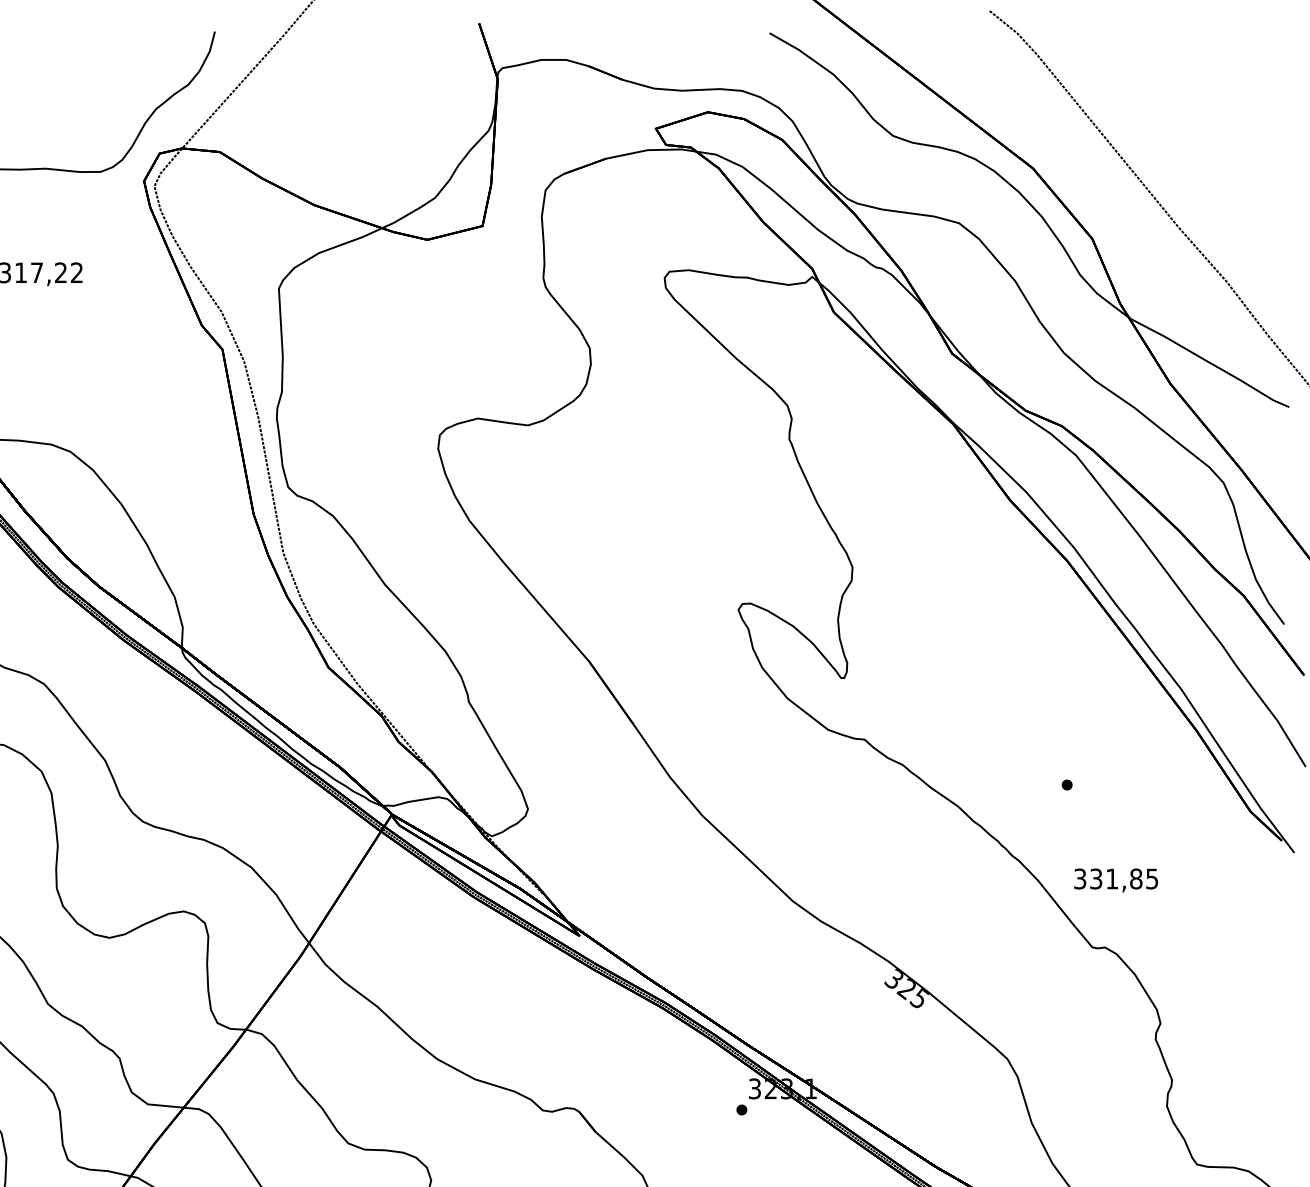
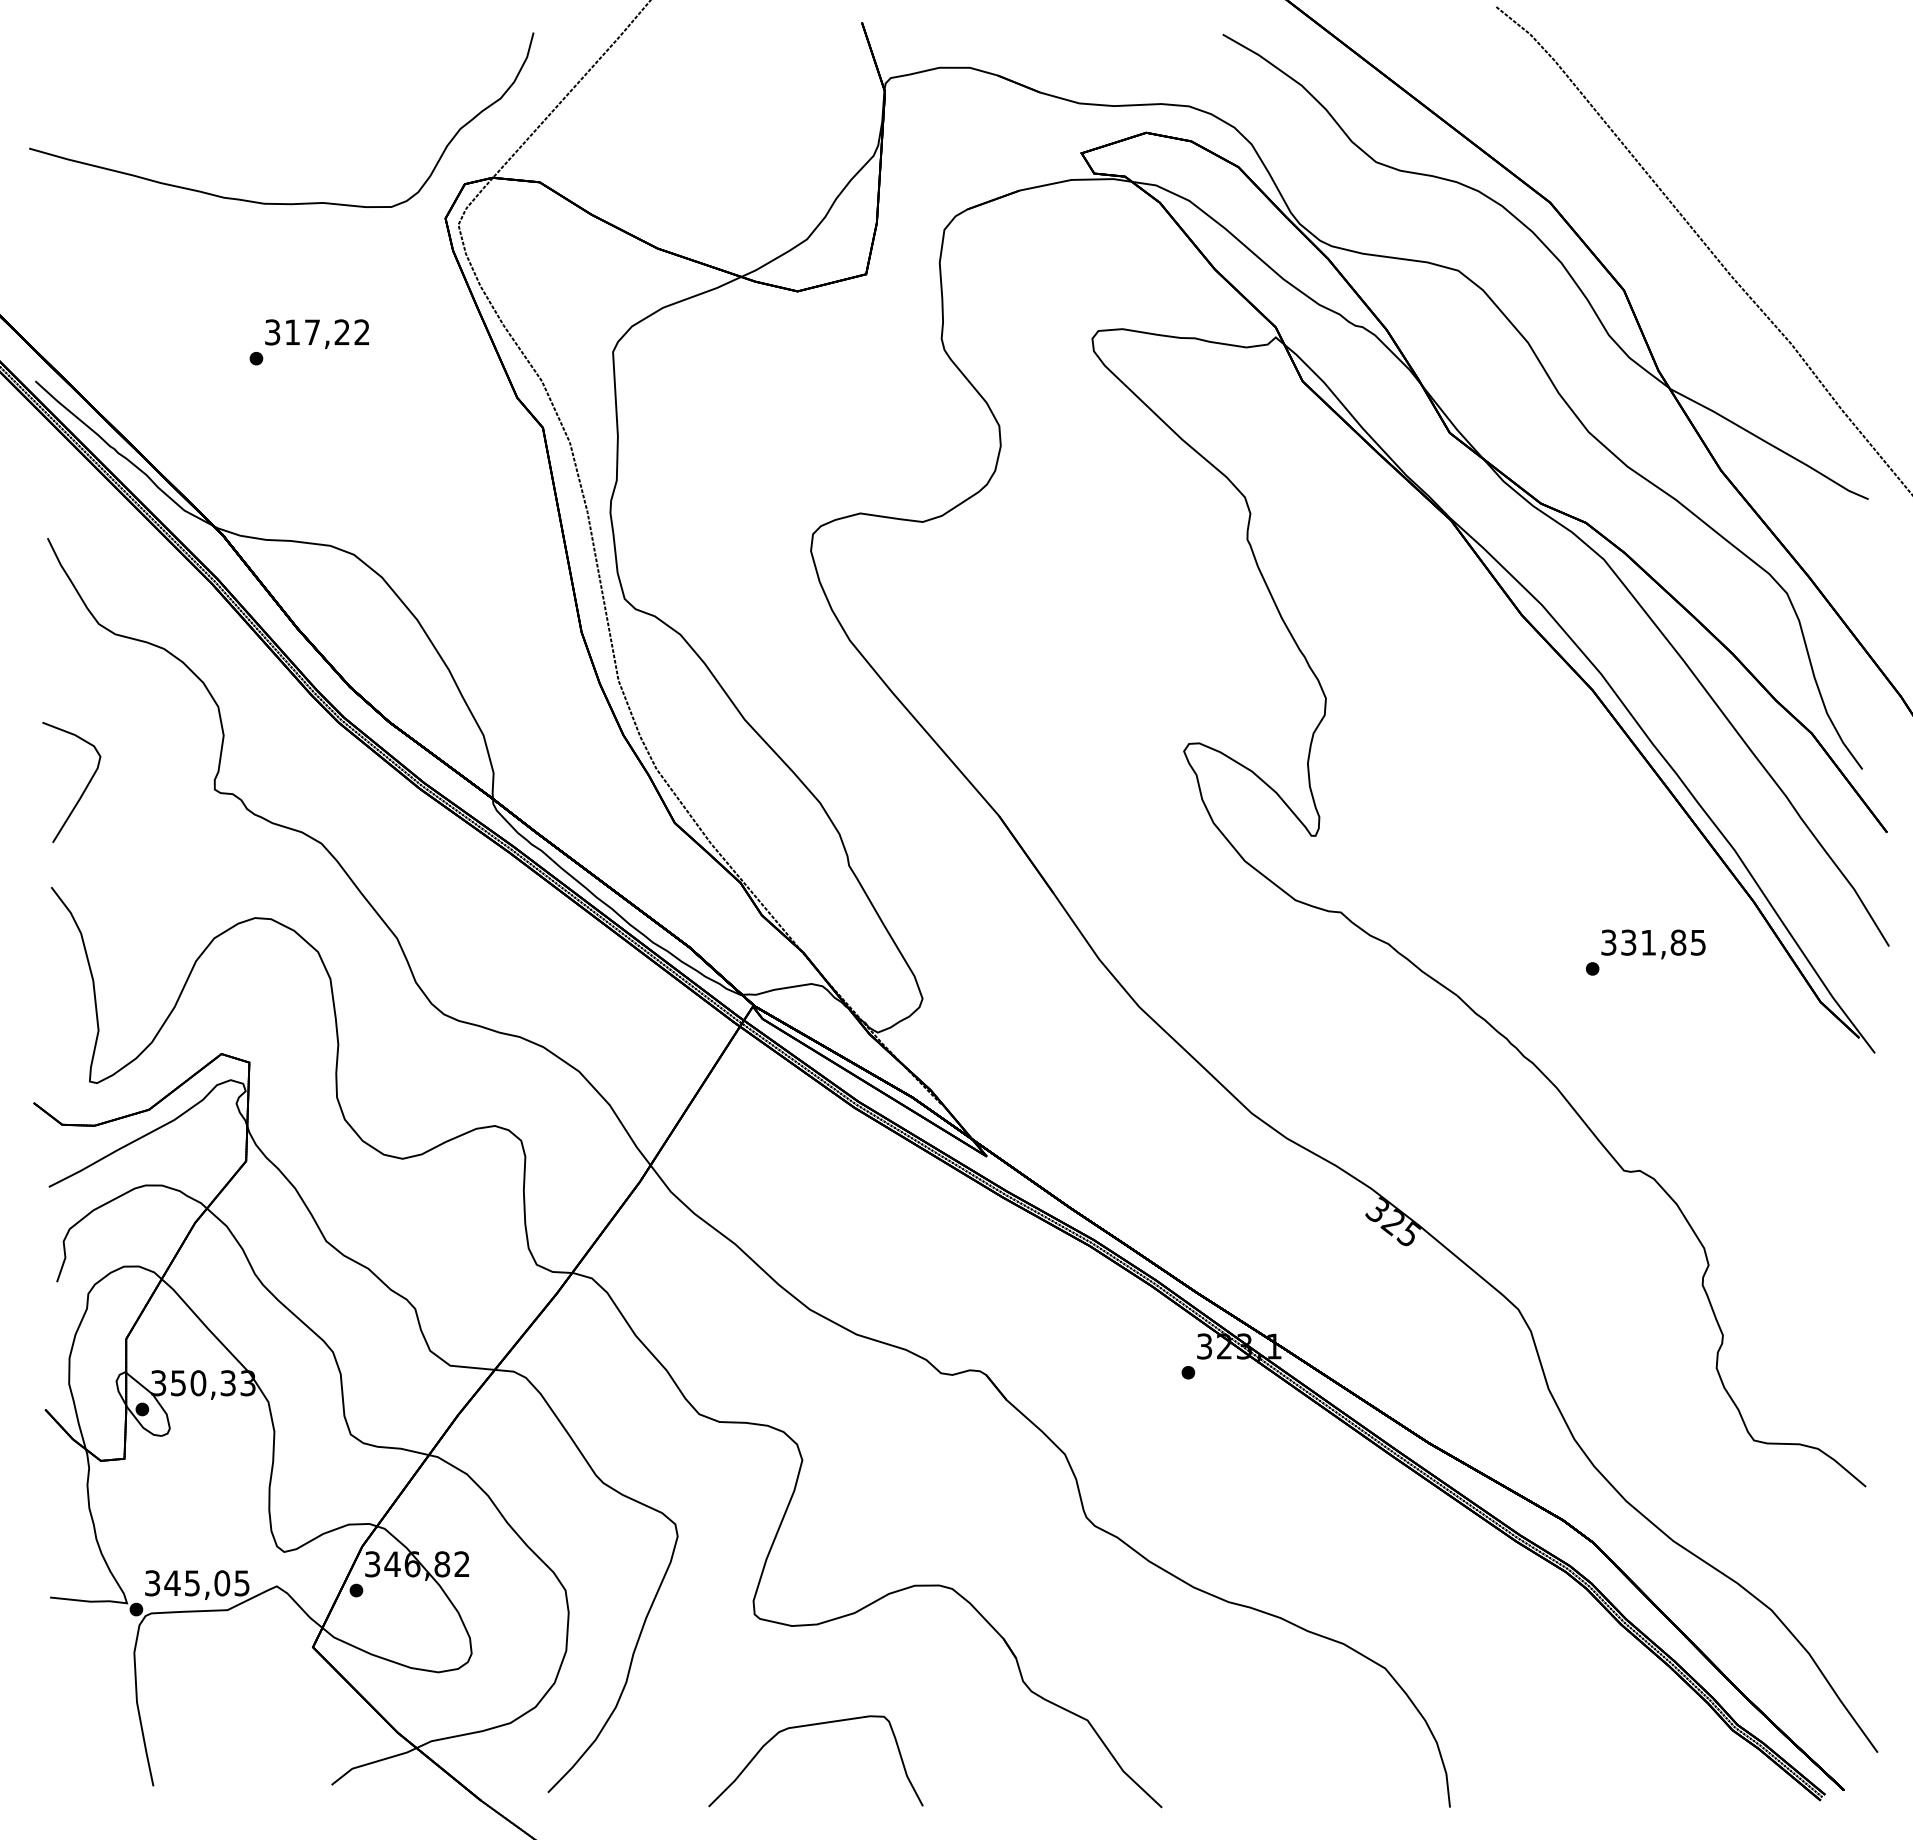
text: (1116, 880) -> (1653, 944), moved

